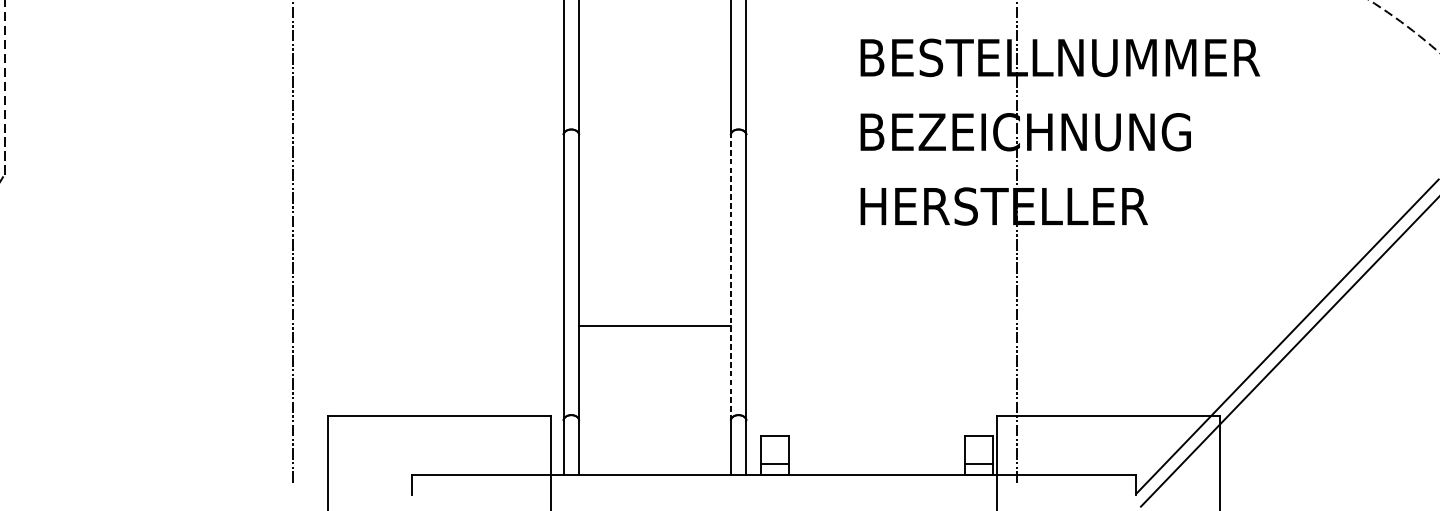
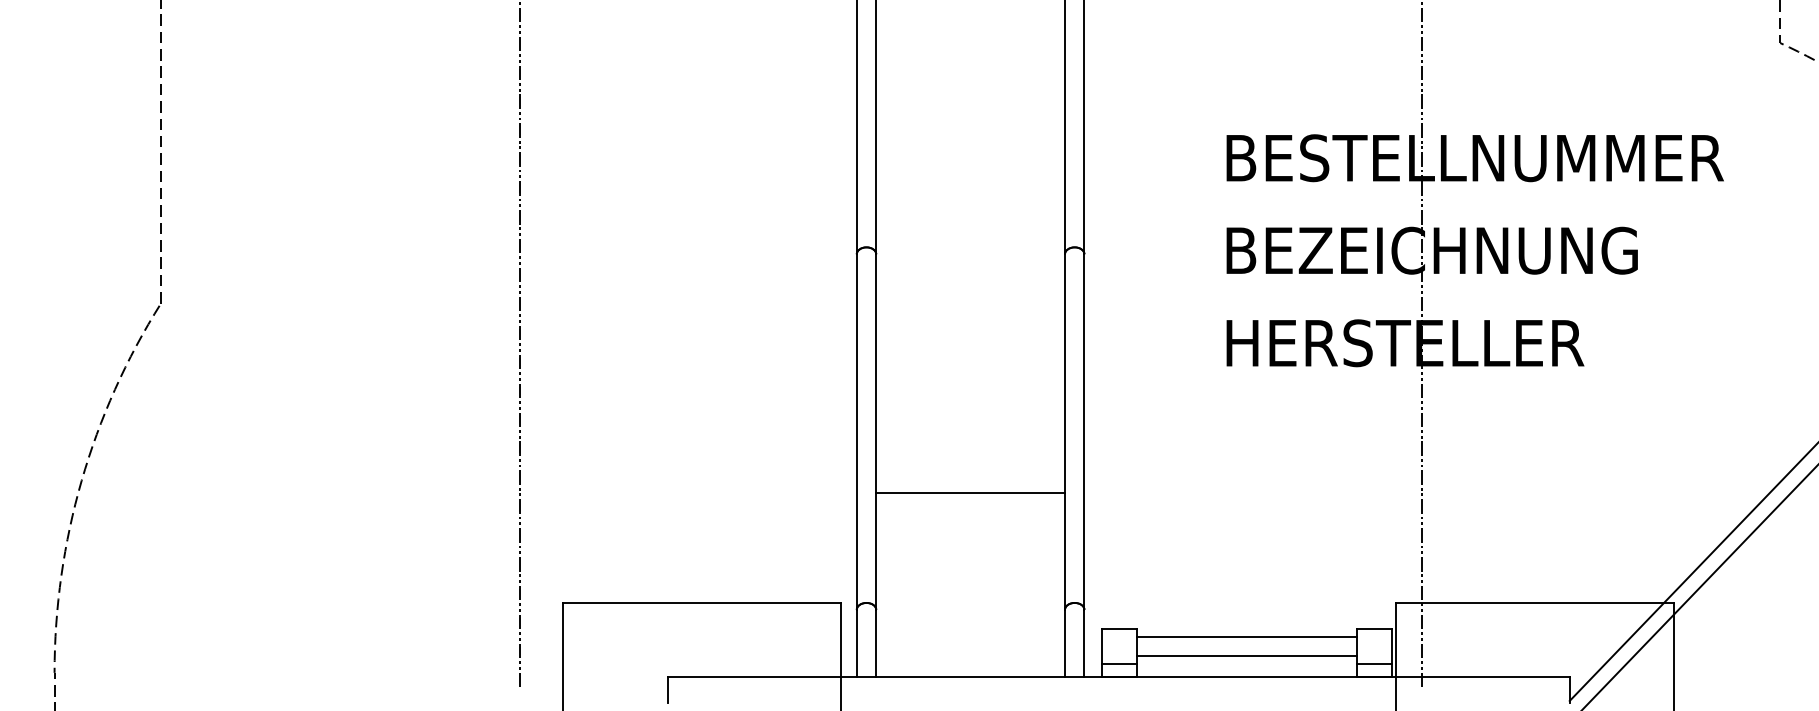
line: (731, 278) -> (1065, 432), dashed -> solid
line: (876, 442) -> (1246, 636), added
line: (876, 457) -> (1246, 655), added

